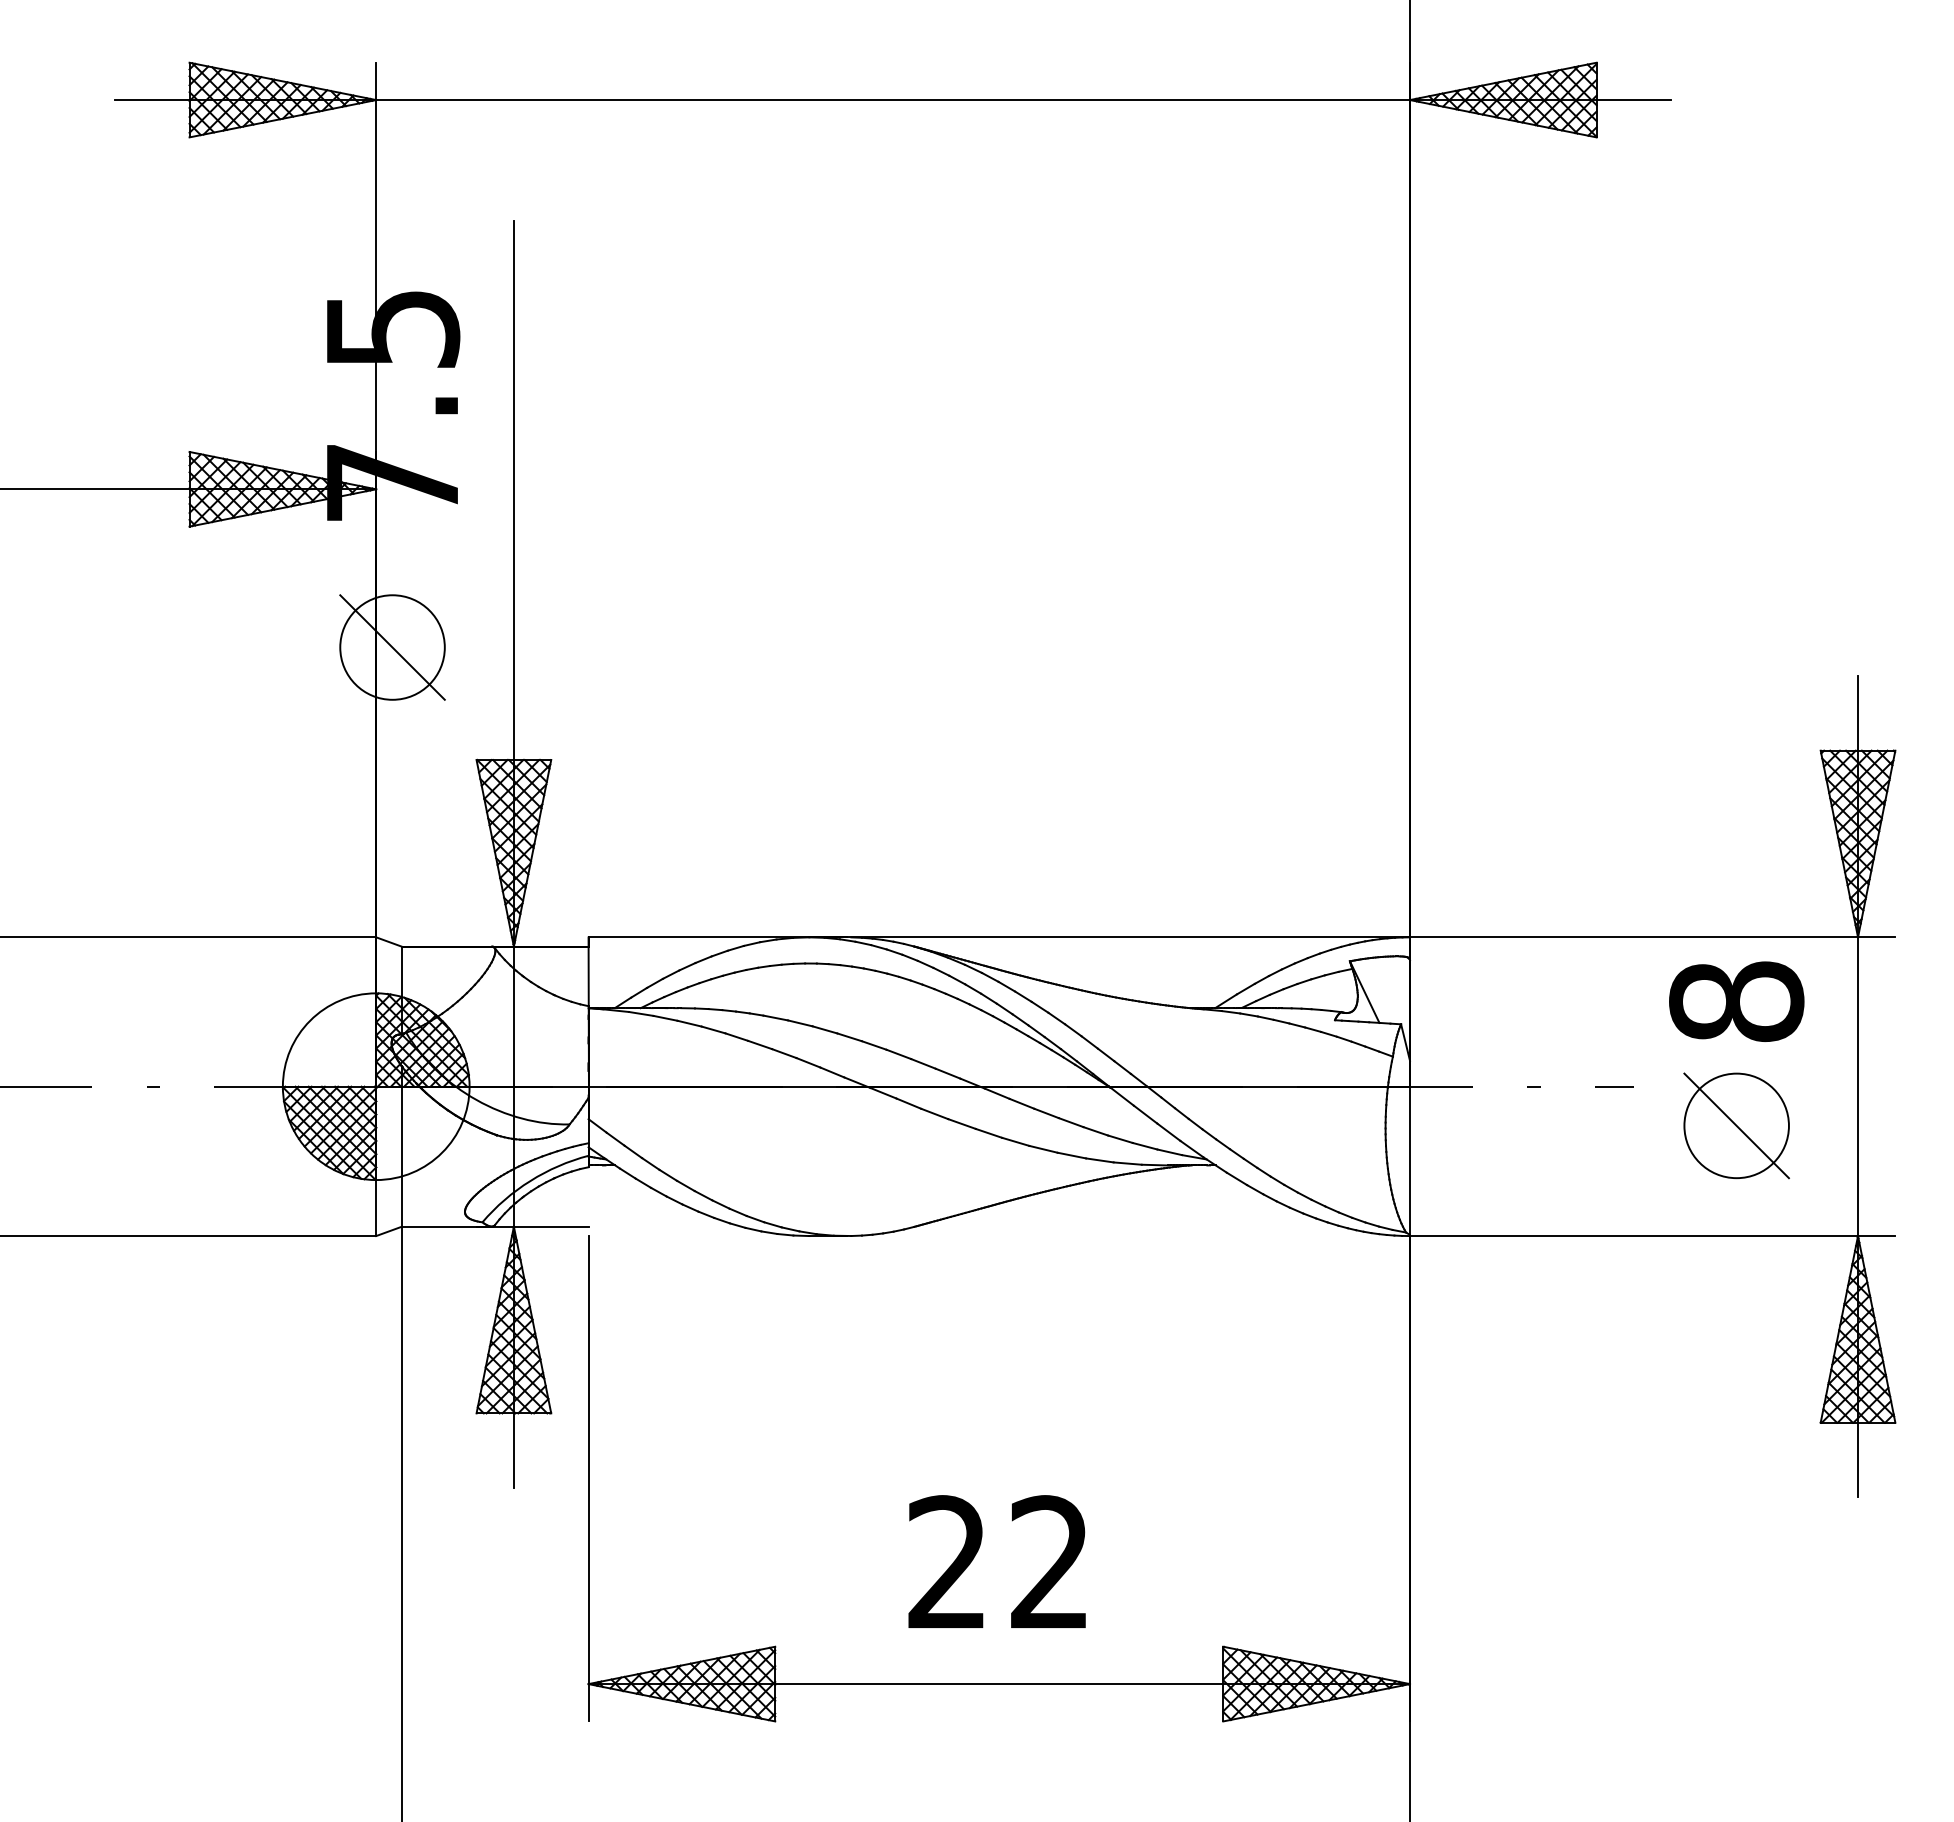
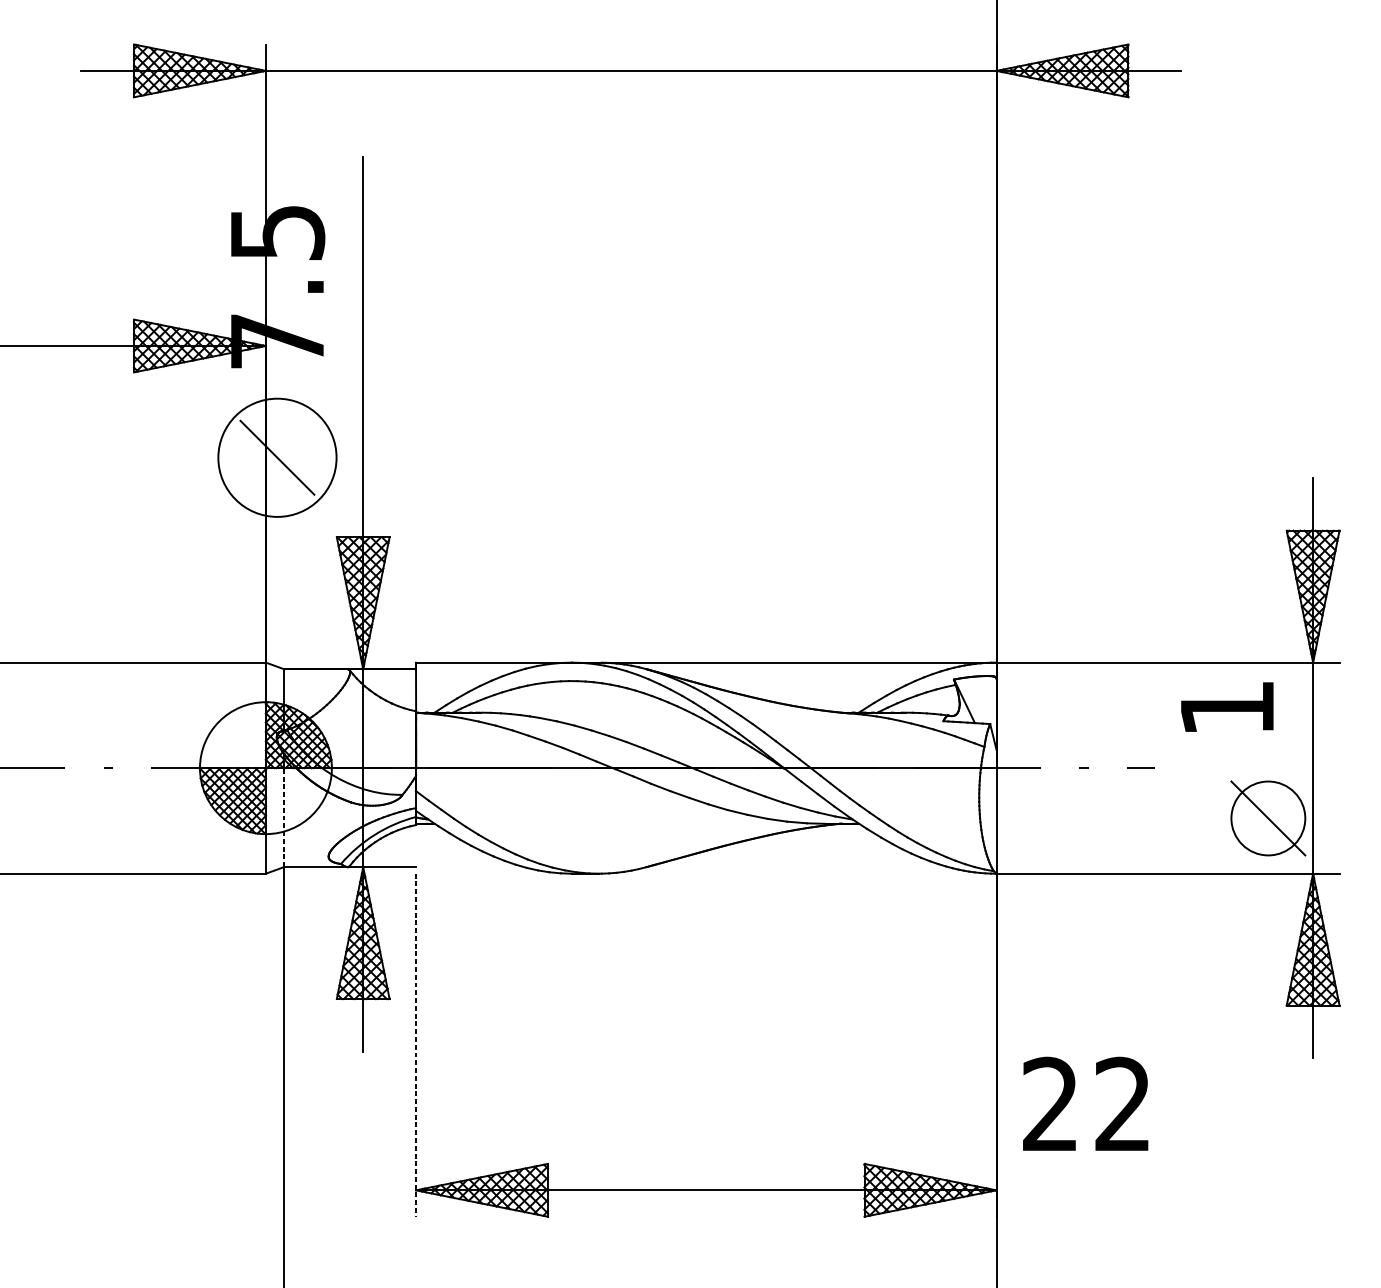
circle: (392, 647) -> (277, 457), size x1.6
text: (1736, 1001) -> (1227, 707), 8 -> 1
part: (1736, 1125) -> (1268, 818), moved
line: (401, 1156) -> (283, 817), solid -> dashed
line: (588, 1478) -> (415, 1045), solid -> dashed
text: (996, 1561) -> (1085, 1103), moved

